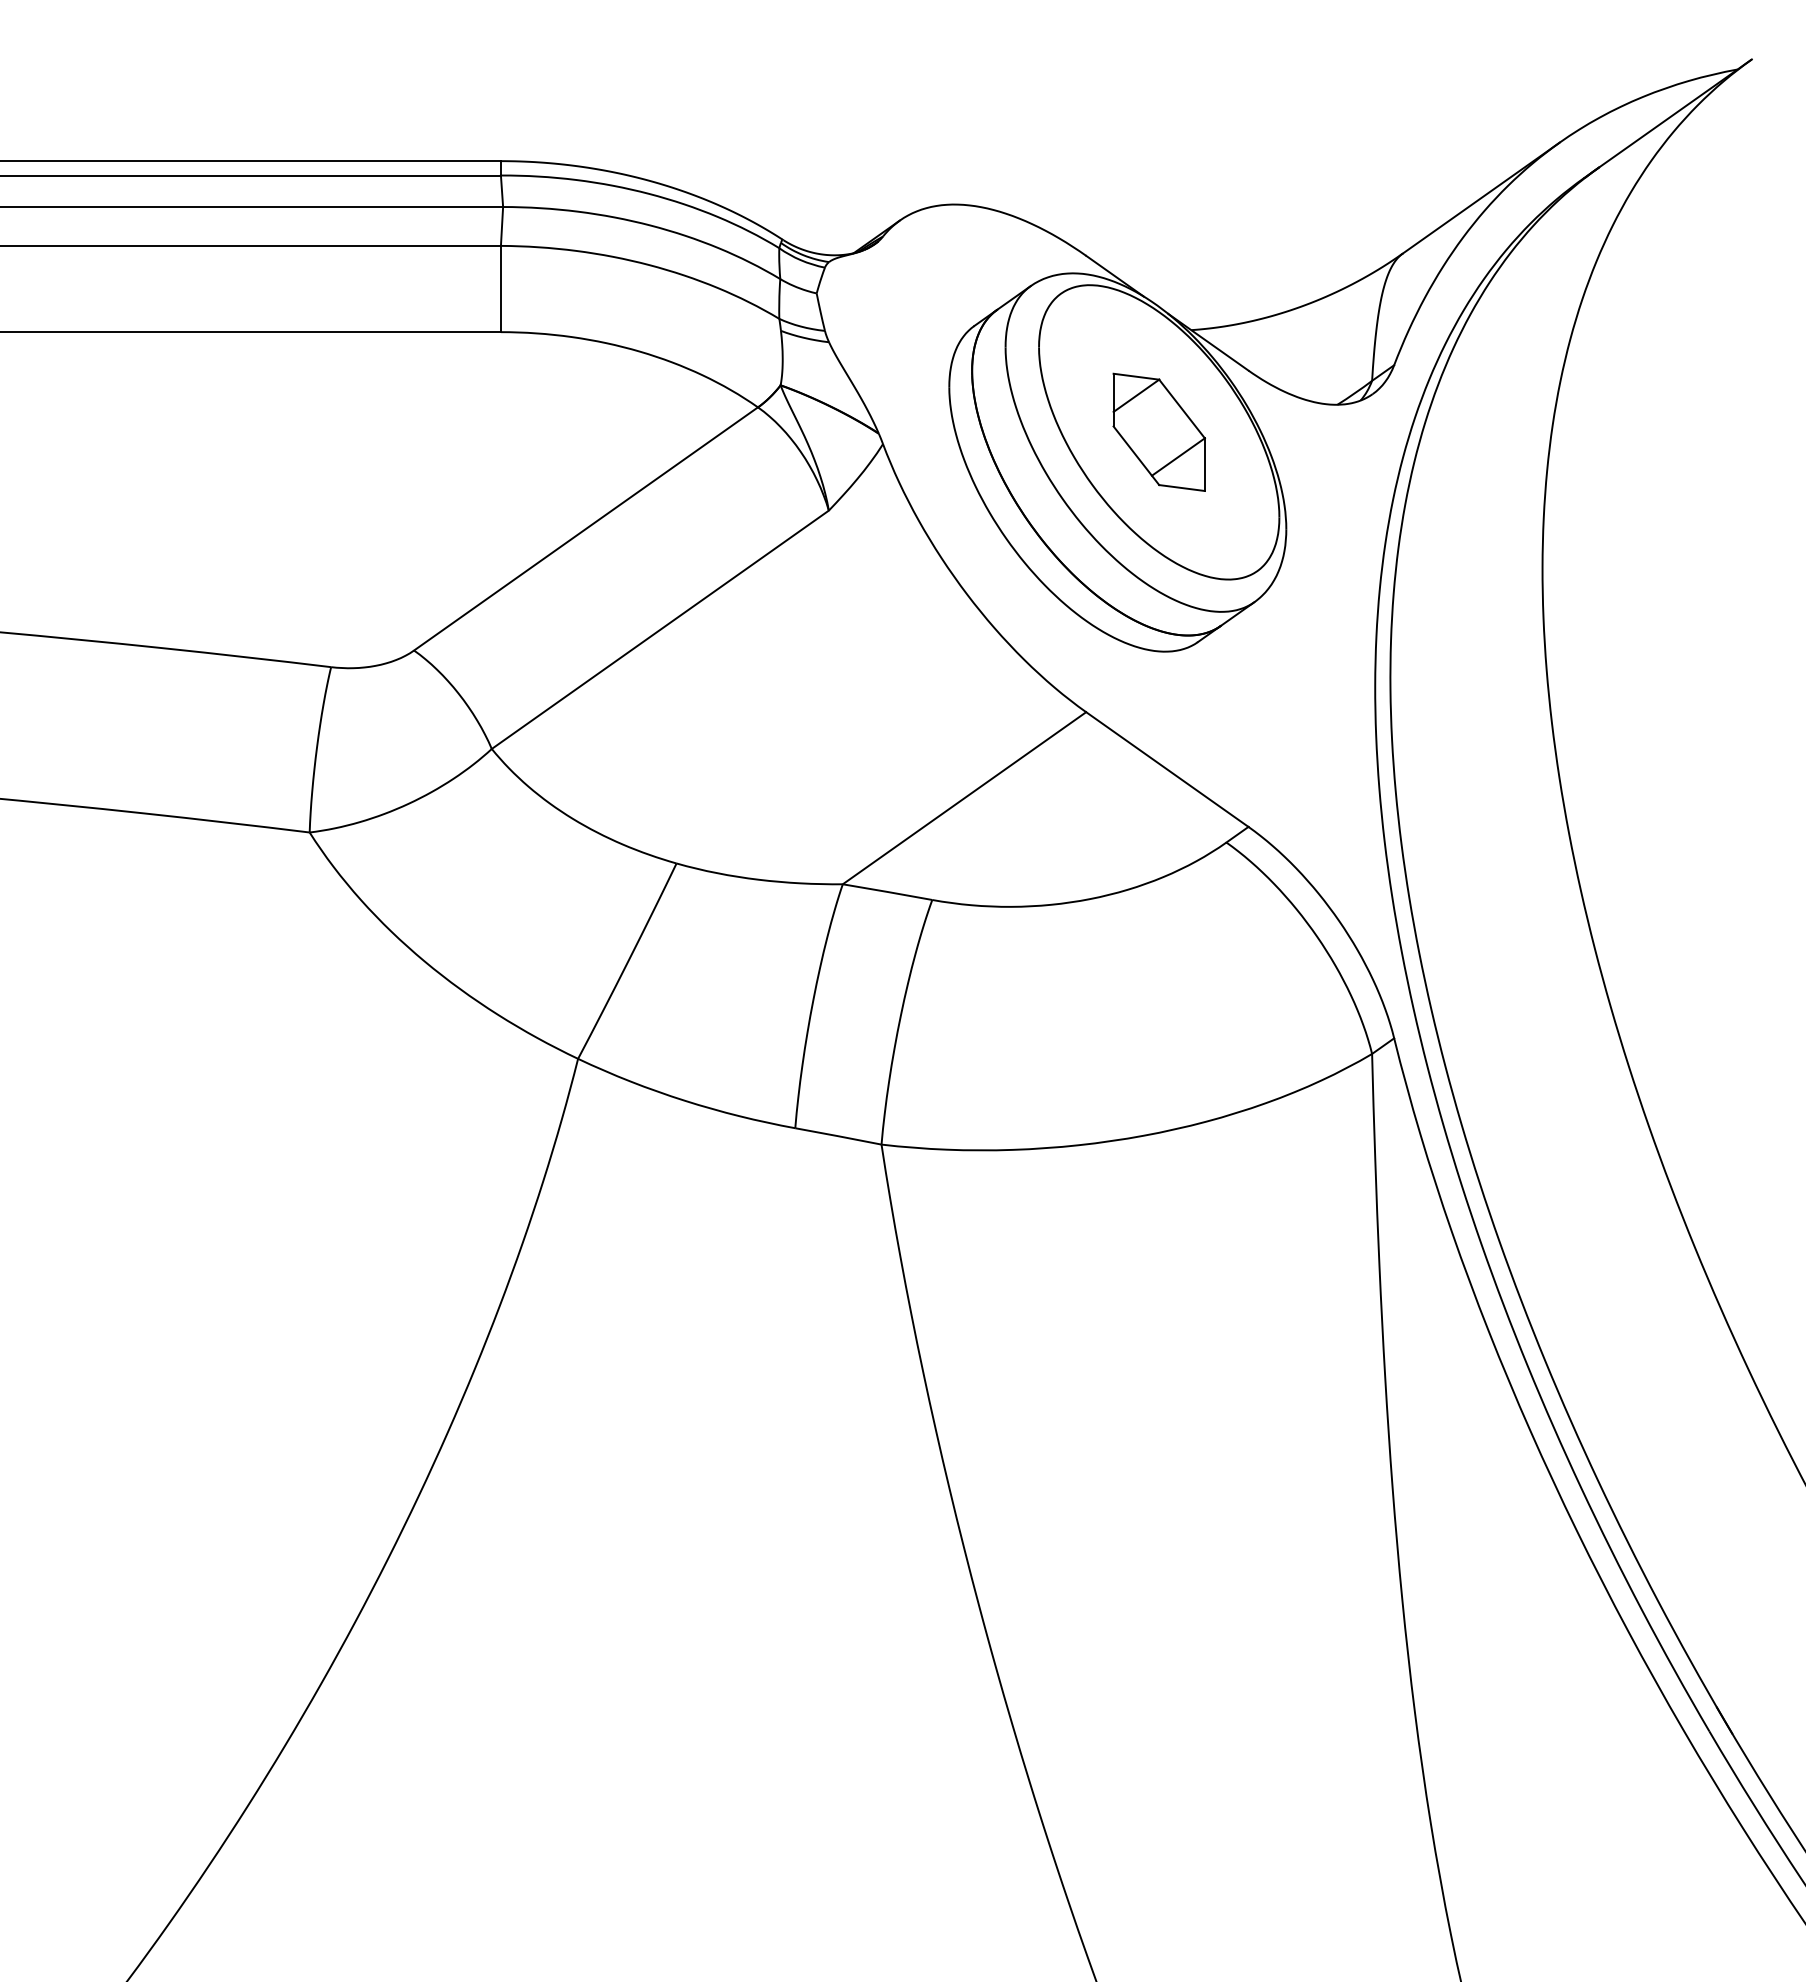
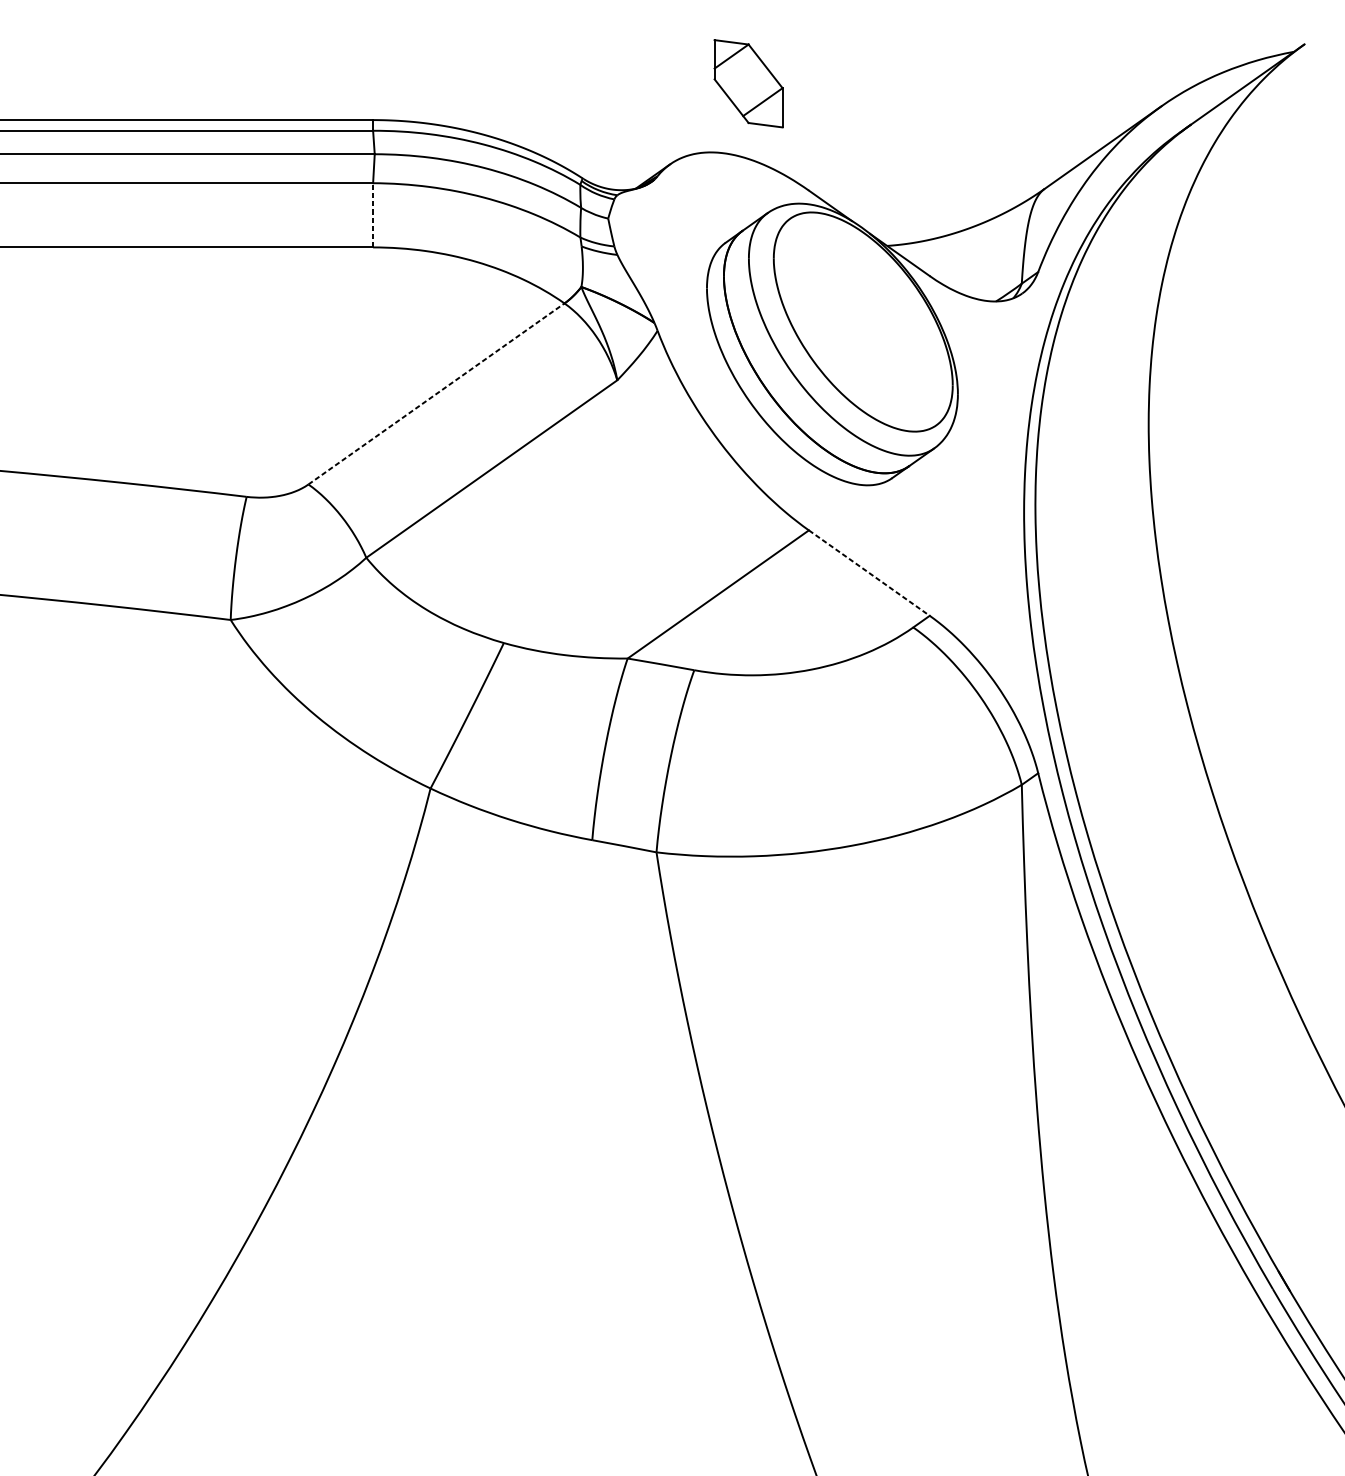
line: (500, 288) -> (372, 214), solid -> dashed
part: (1158, 431) -> (748, 83), moved
line: (586, 528) -> (436, 393), solid -> dashed
line: (1167, 769) -> (869, 573), solid -> dashed

